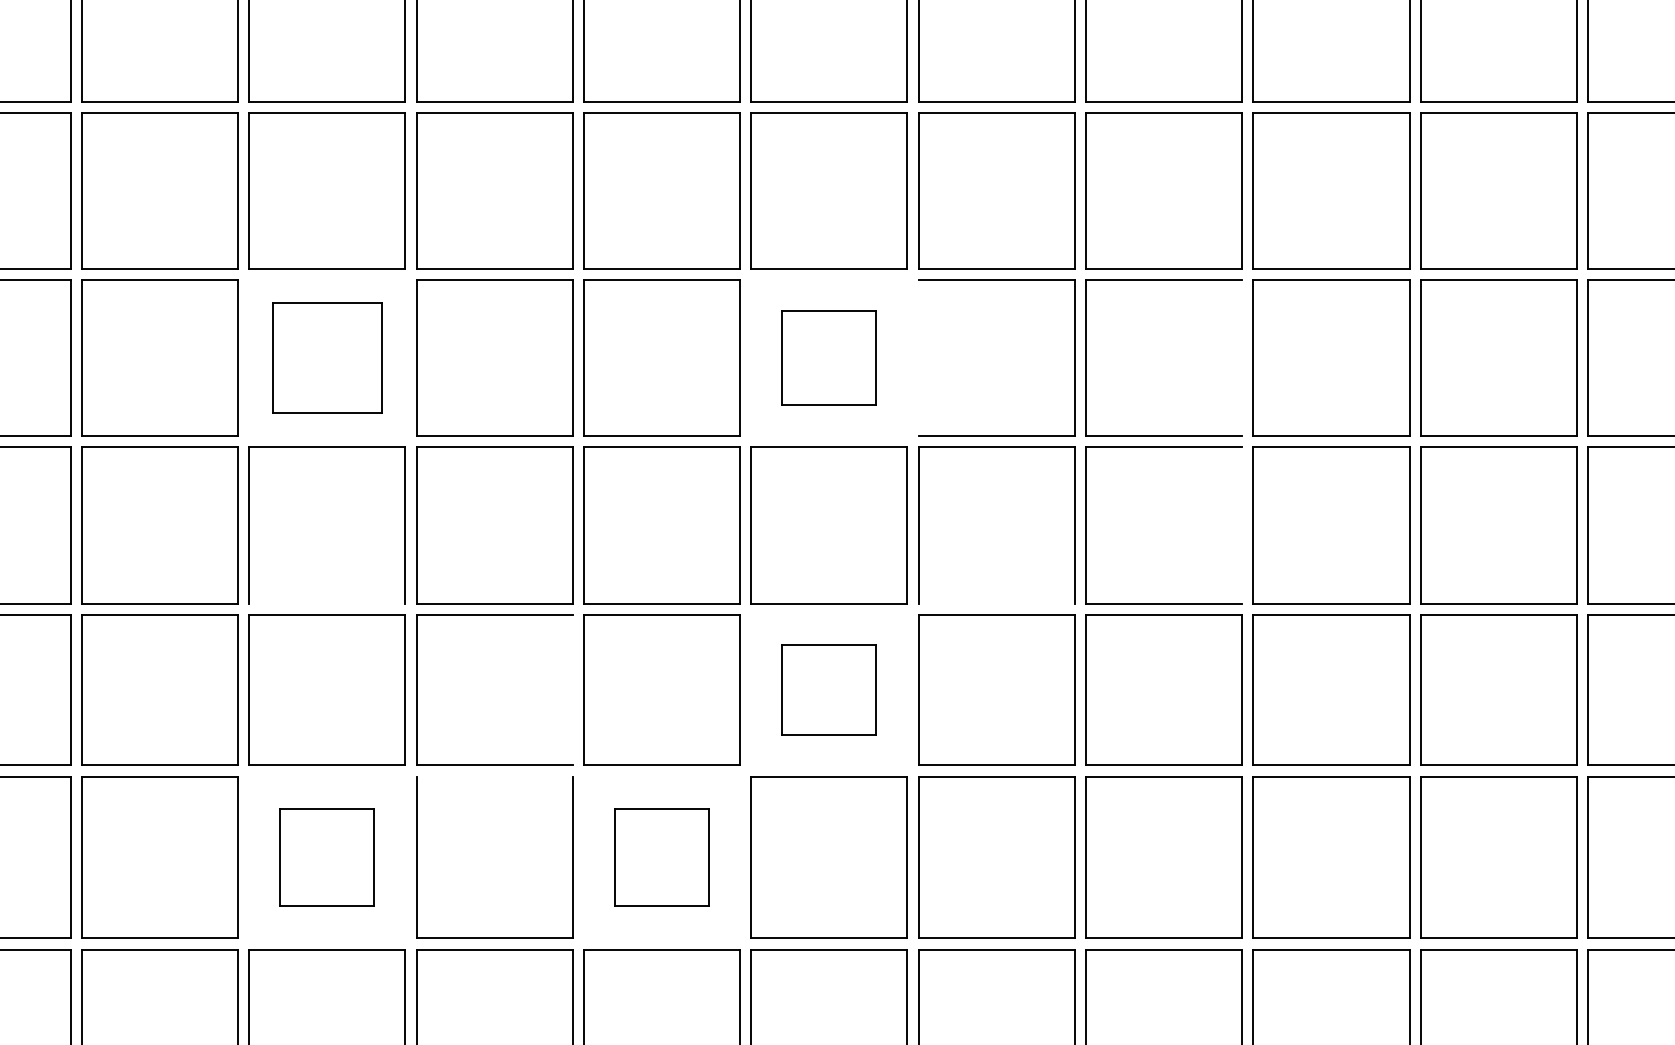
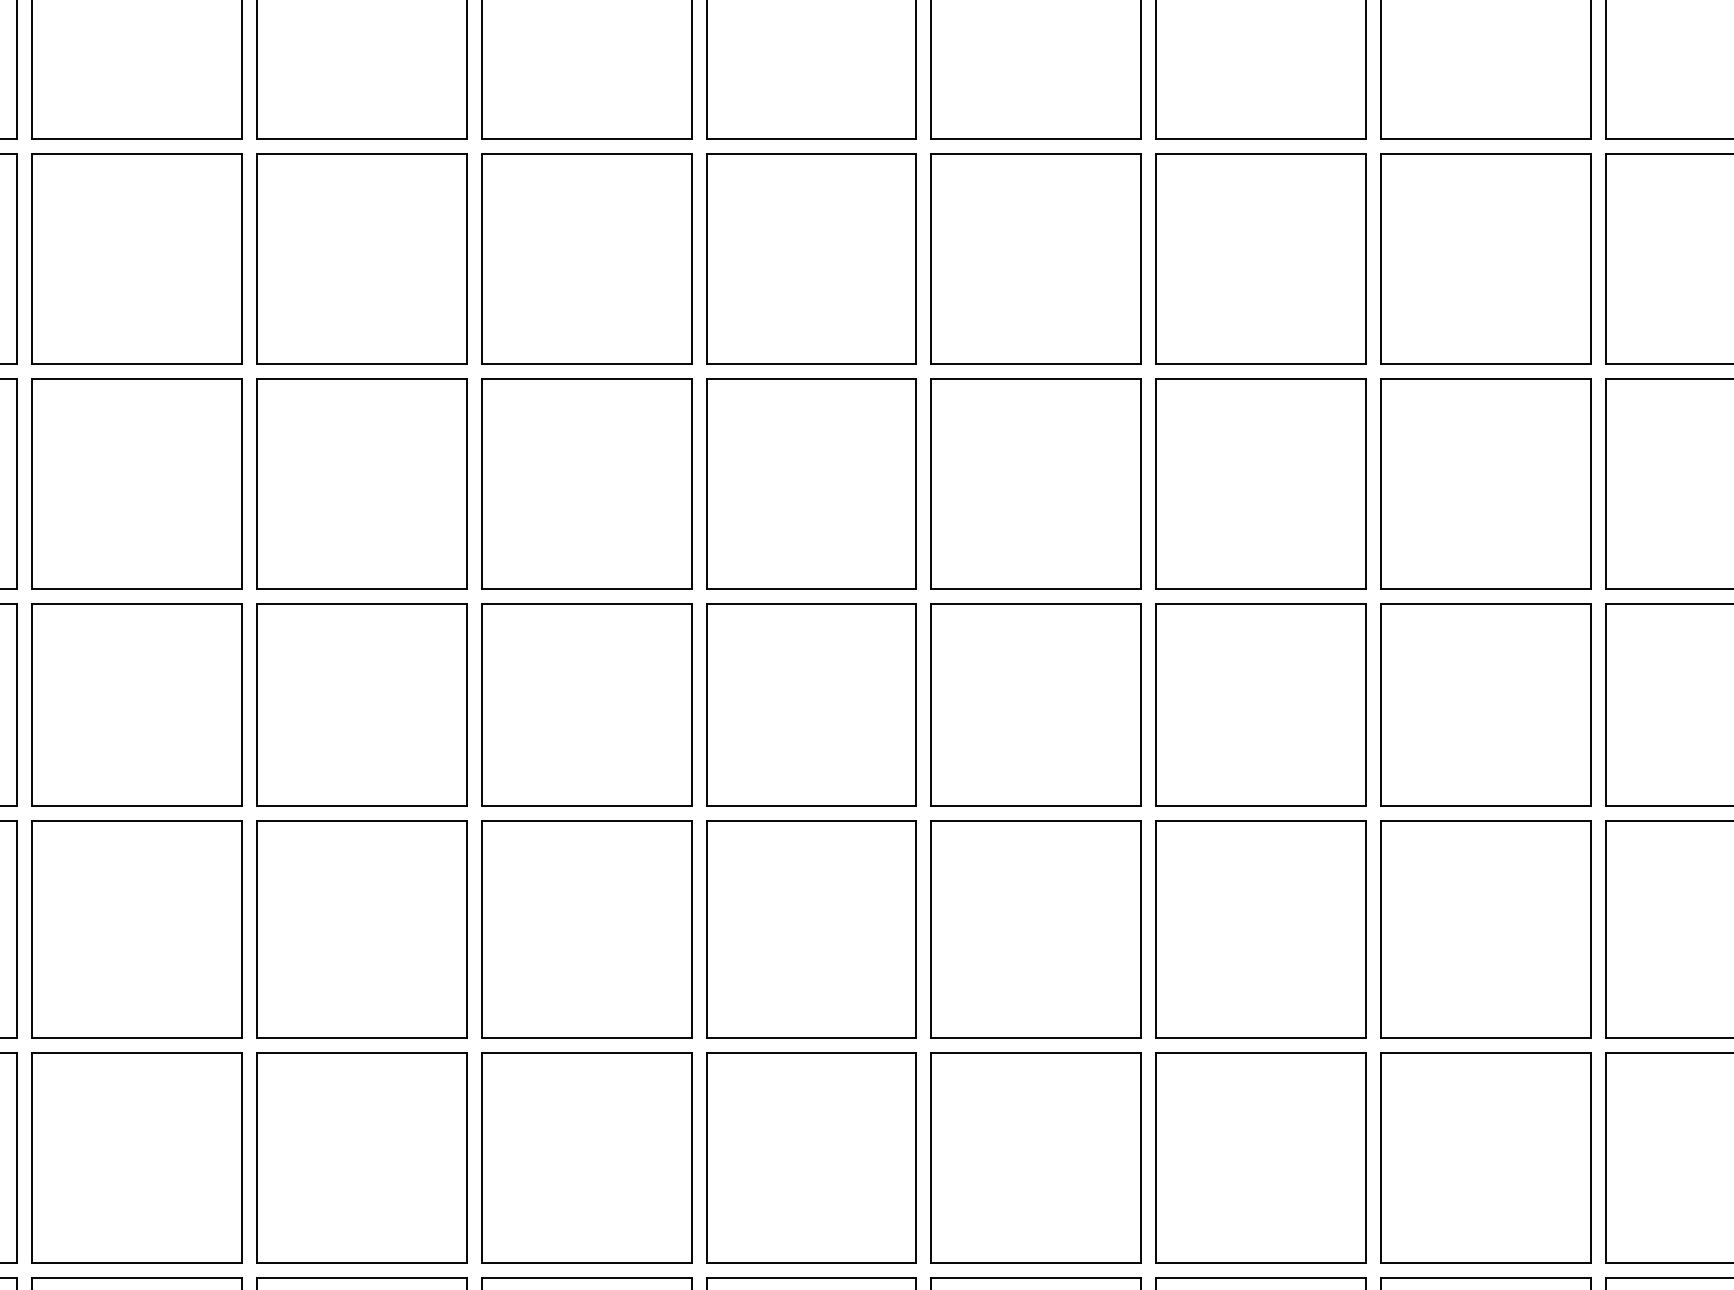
part: (326, 357) -> (135, 257), size x1.43
part: (828, 357) -> (810, 257), size x1.67
line: (918, 358) -> (931, 259), added
line: (1242, 358) -> (1366, 259), added
line: (1242, 525) -> (1366, 483), added
line: (327, 603) -> (137, 588), added
line: (996, 603) -> (1036, 588), added
line: (572, 689) -> (466, 704), added
part: (828, 689) -> (810, 704), size x1.67
line: (494, 776) -> (361, 820), added
part: (326, 857) -> (135, 929), size x1.67
part: (661, 857) -> (585, 929), size x1.67

